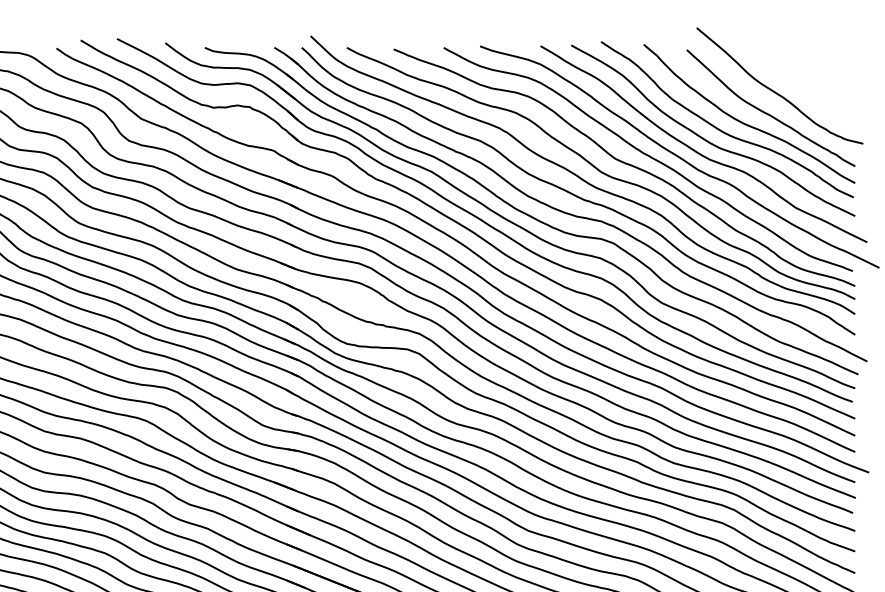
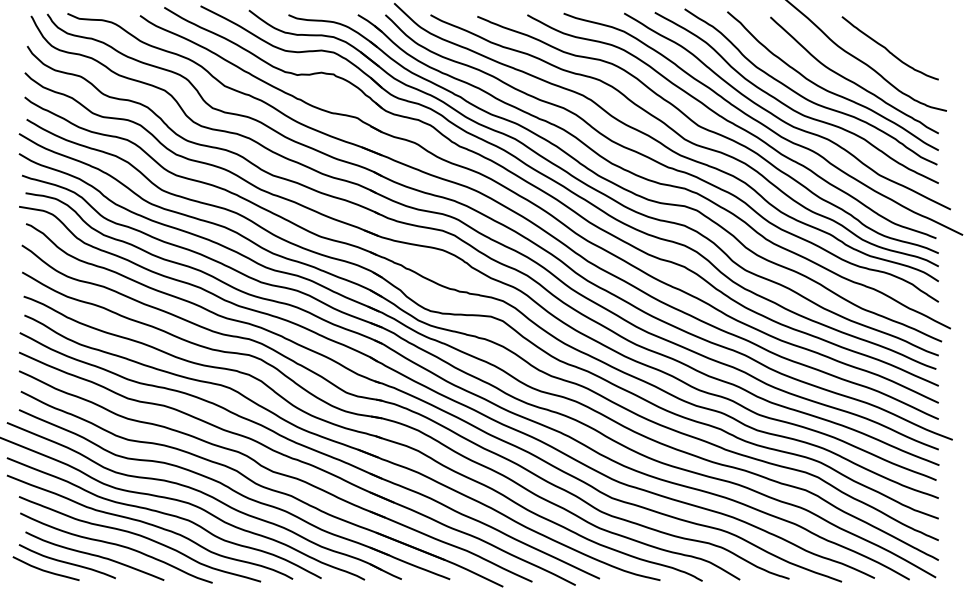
curve: (804, 82) -> (888, 49), added

